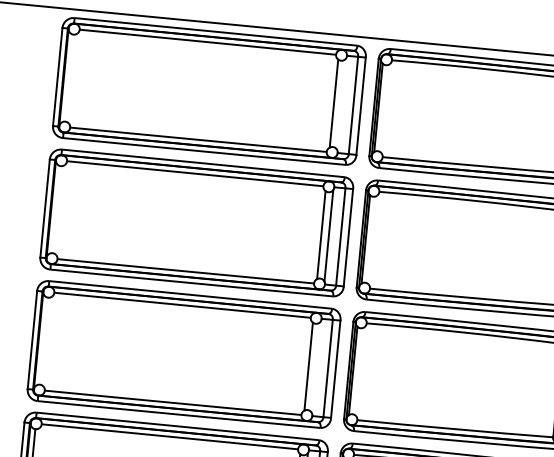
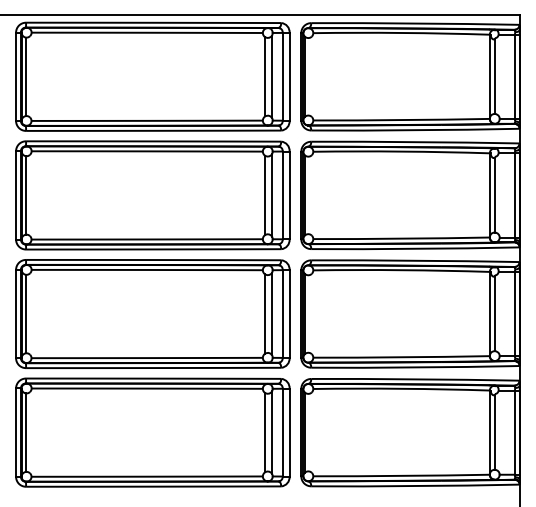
line: (69, 77) -> (26, 76), added
line: (341, 103) -> (271, 76), added
line: (56, 209) -> (26, 195), added
line: (44, 340) -> (26, 313), added
line: (315, 366) -> (271, 313), added

